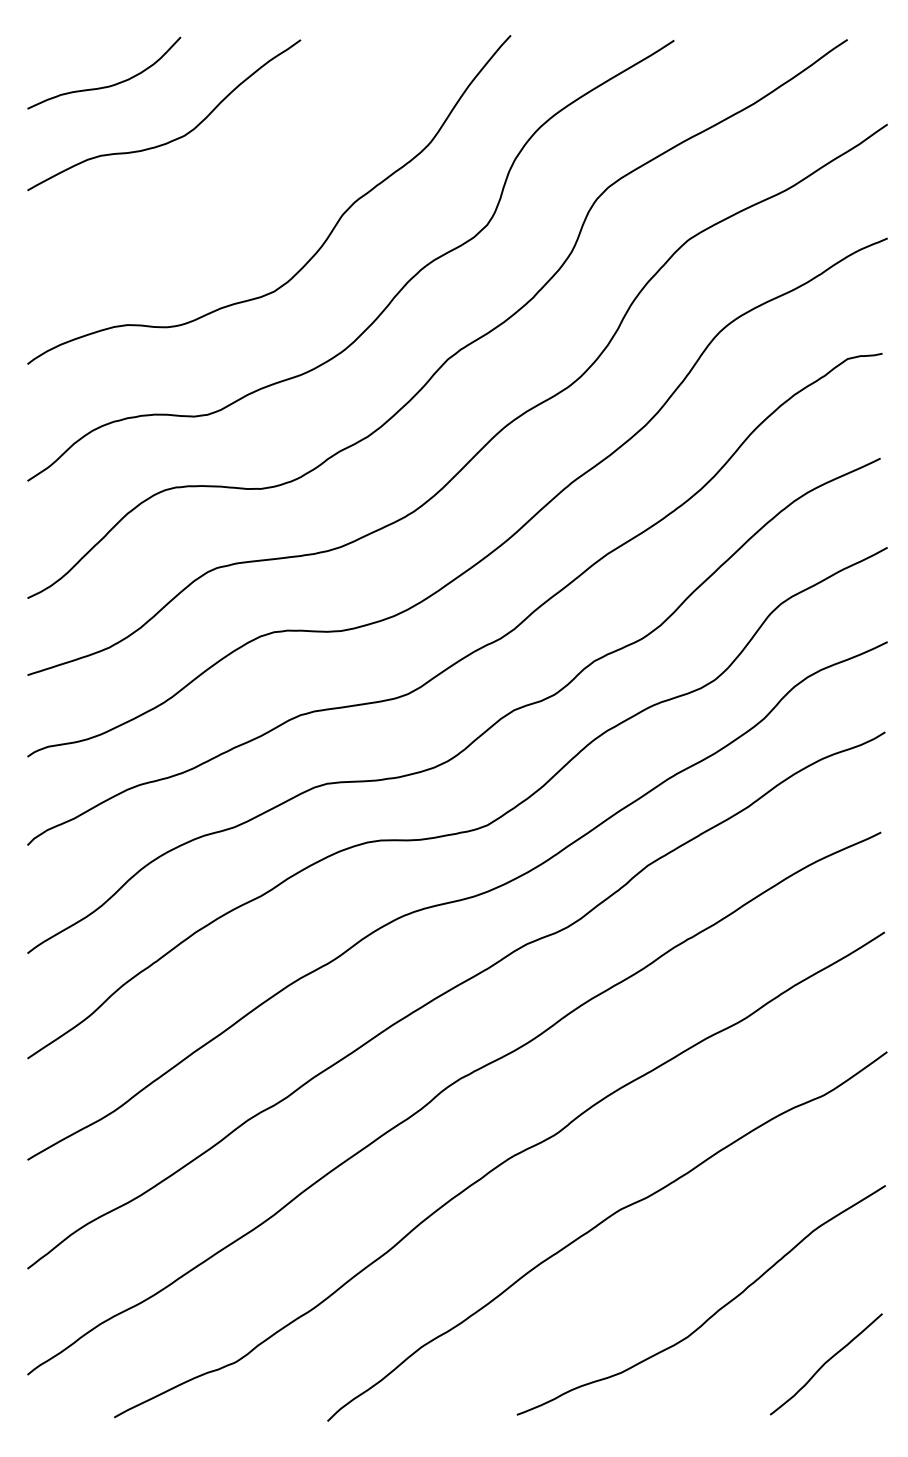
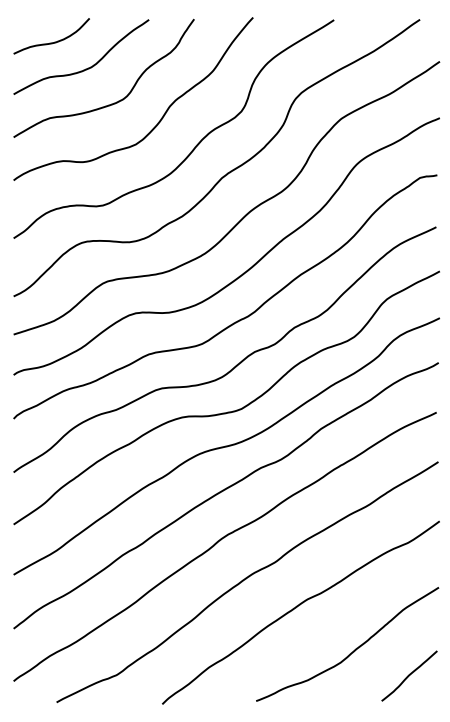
curve: (224, 208) -> (111, 103), added

